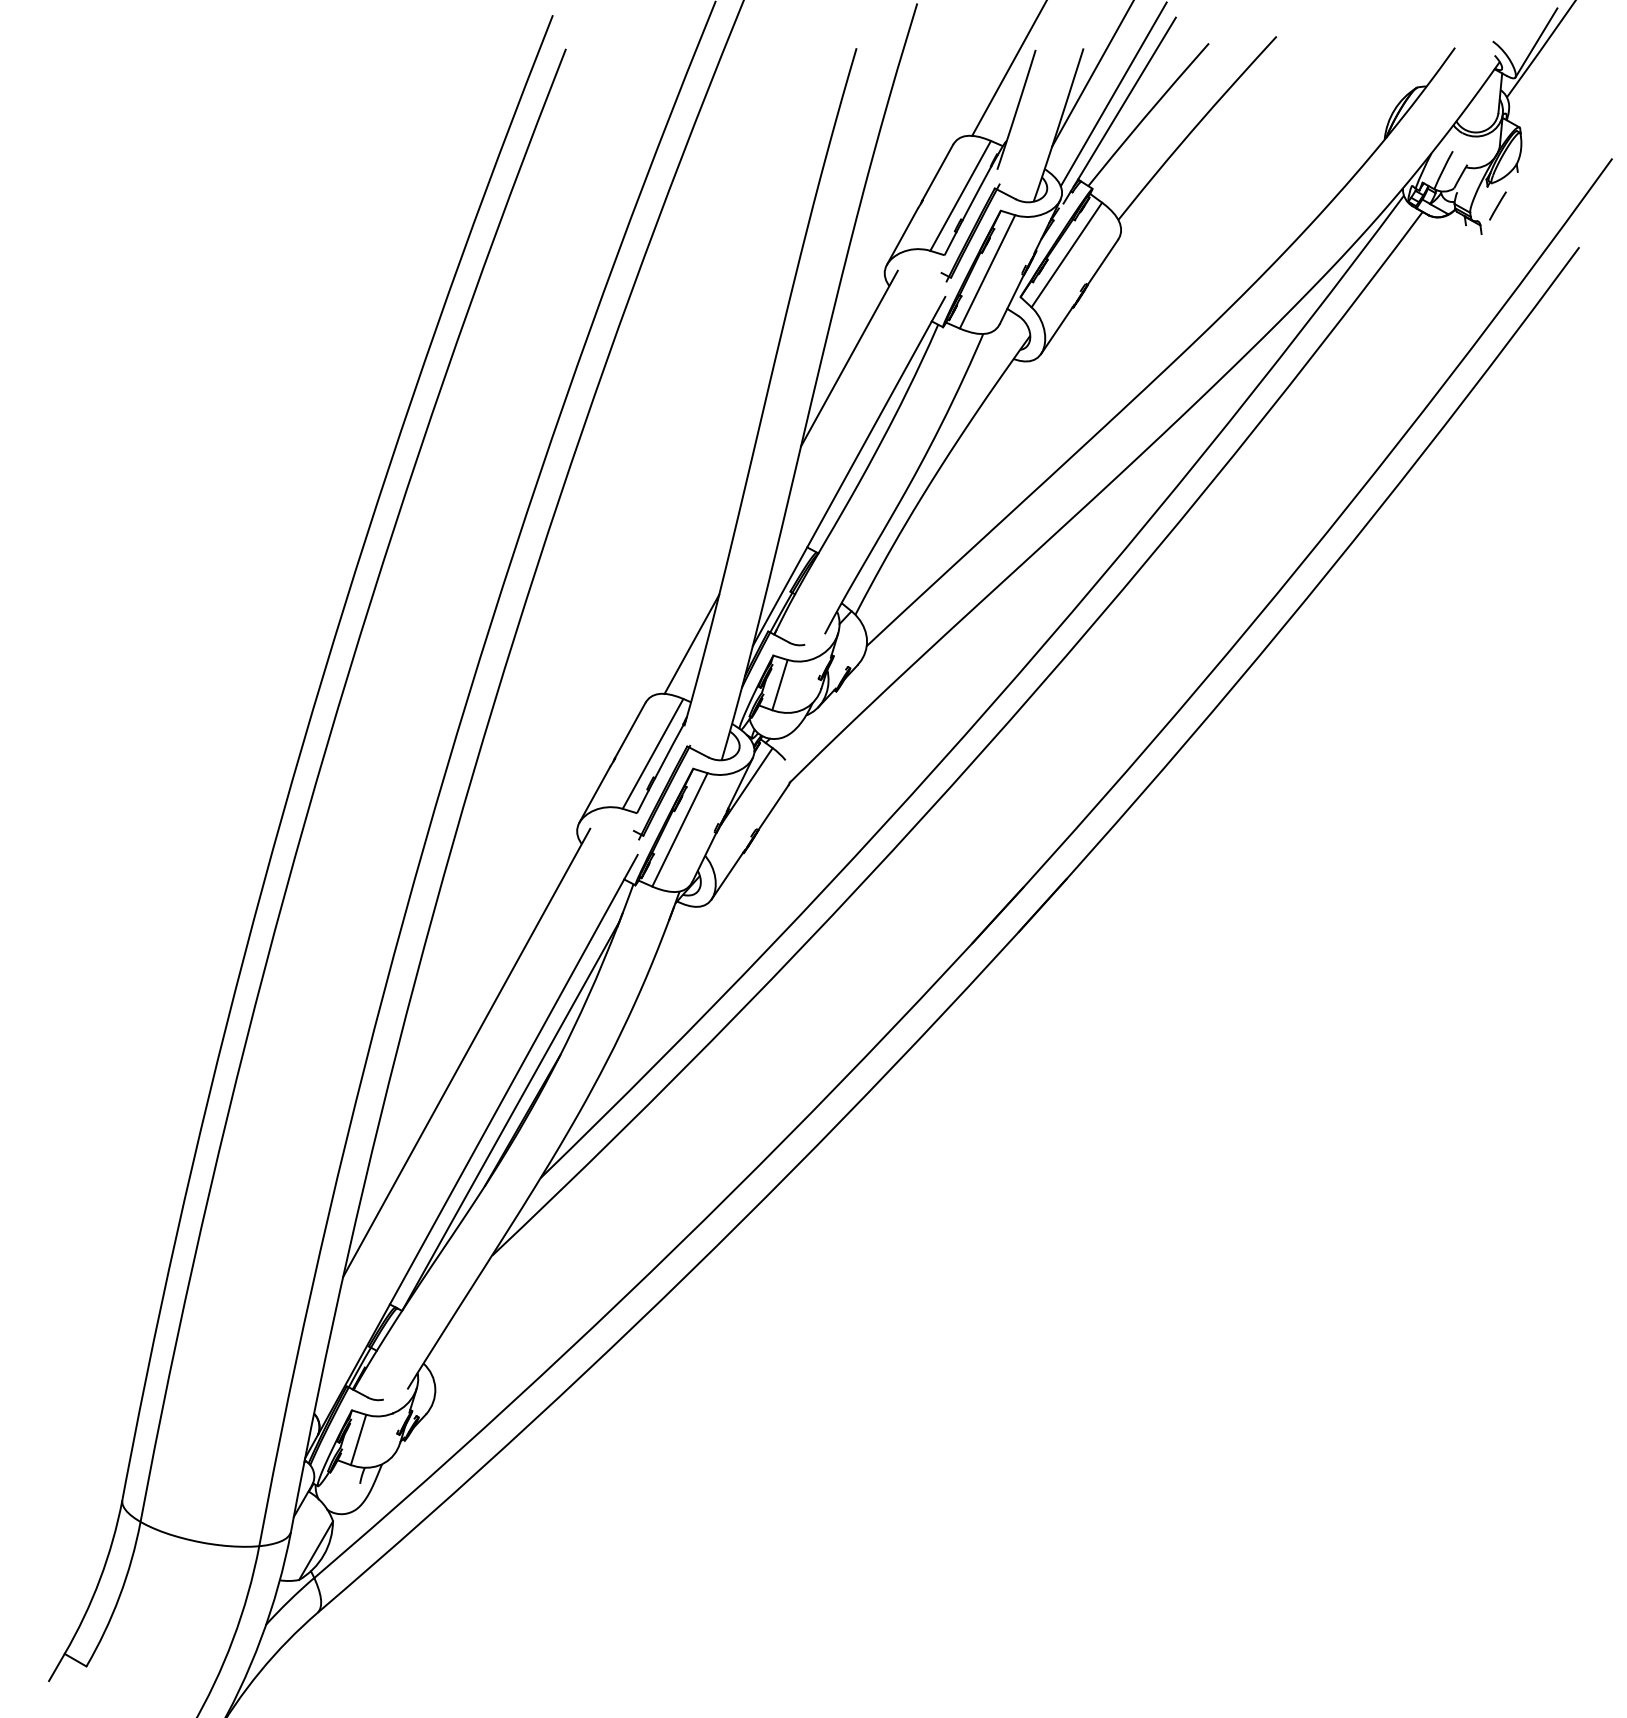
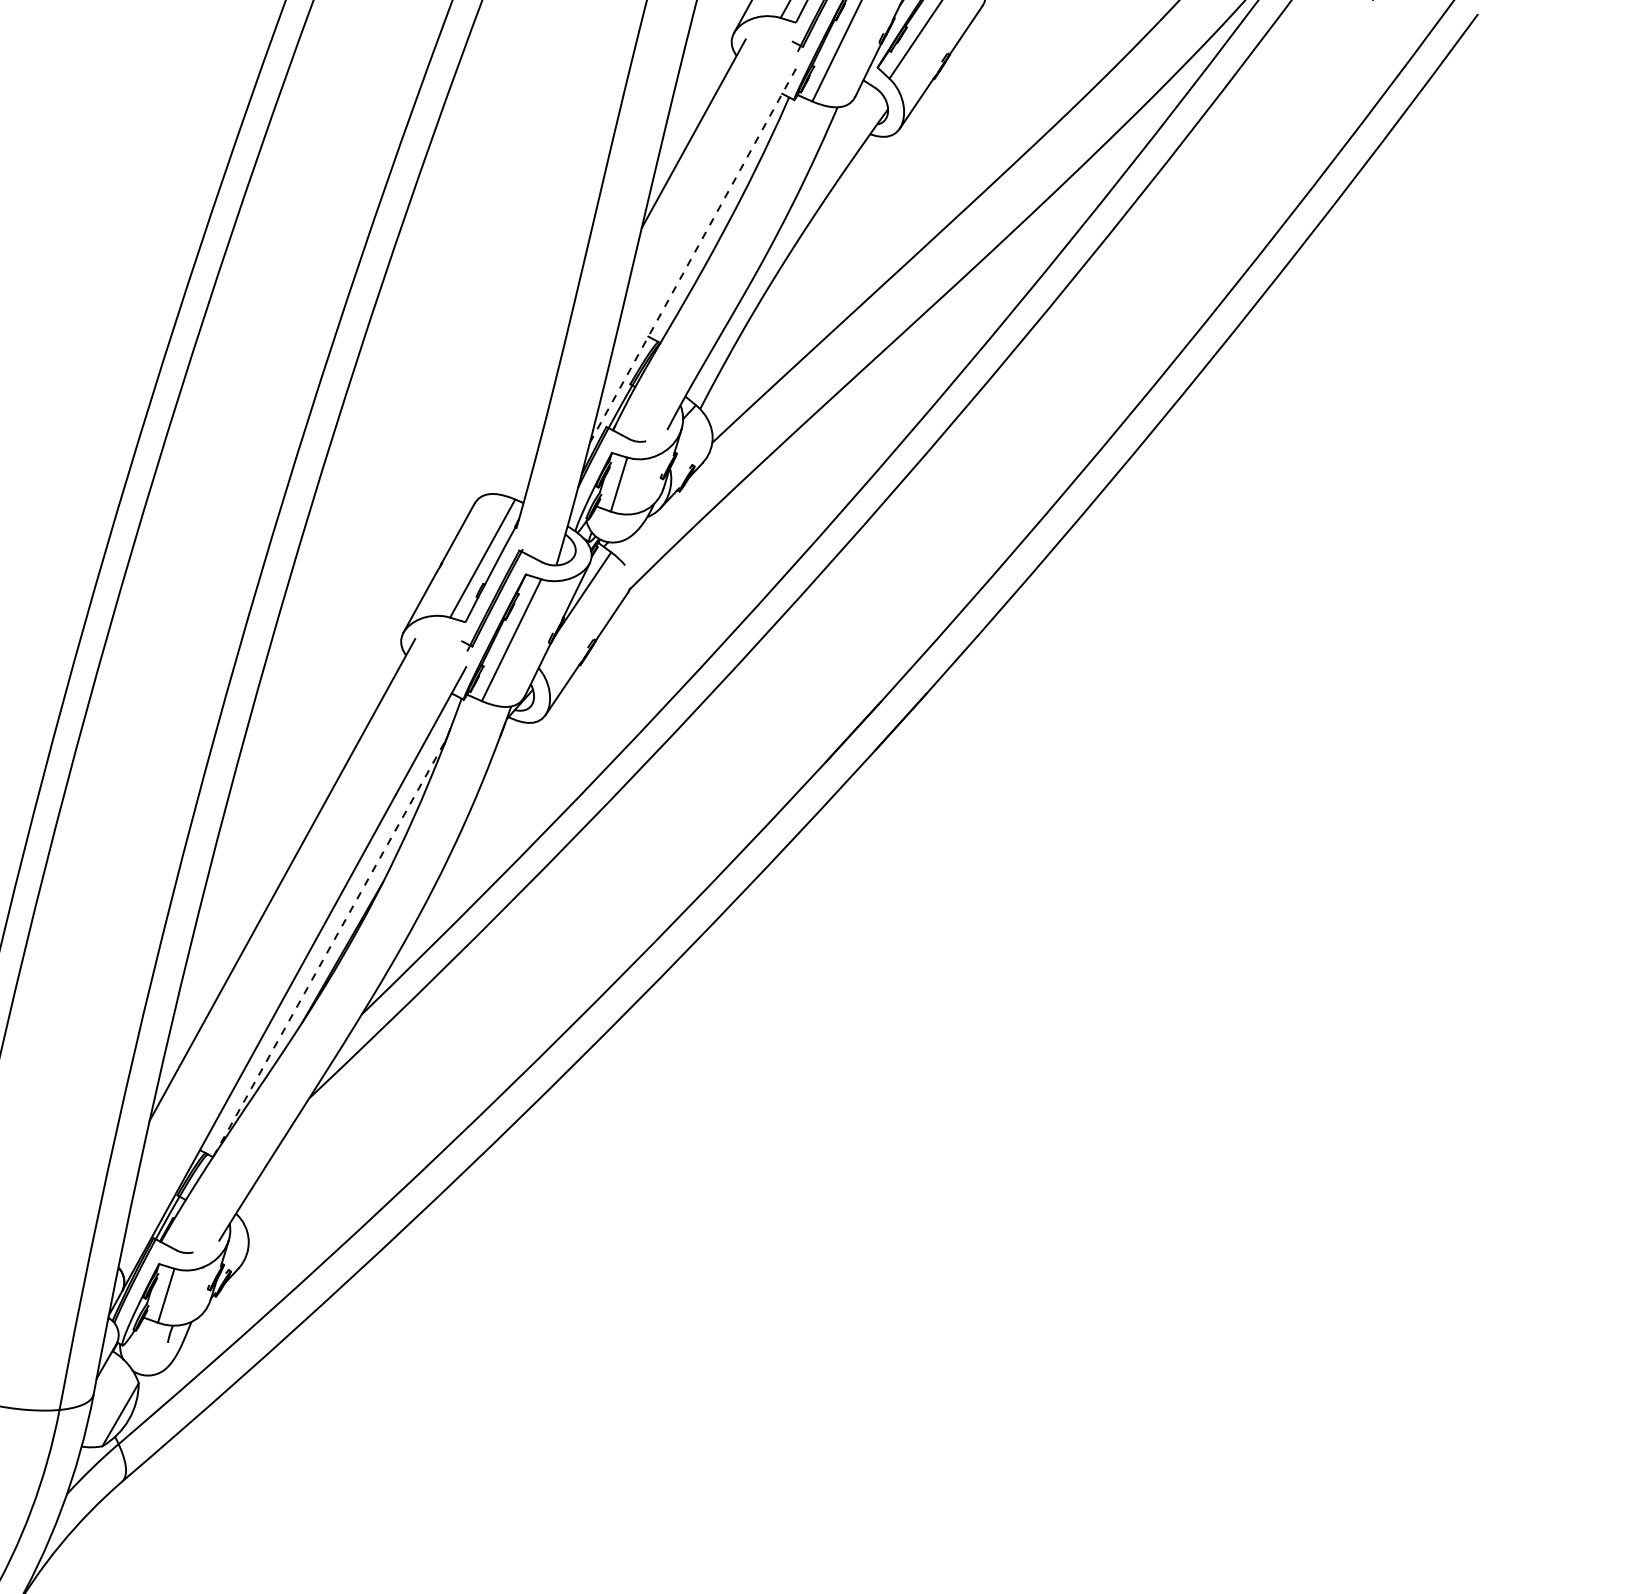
line: (849, 471) -> (693, 255), solid -> dashed
line: (691, 643) -> (524, 439), removed
line: (511, 1115) -> (330, 947), solid -> dashed

